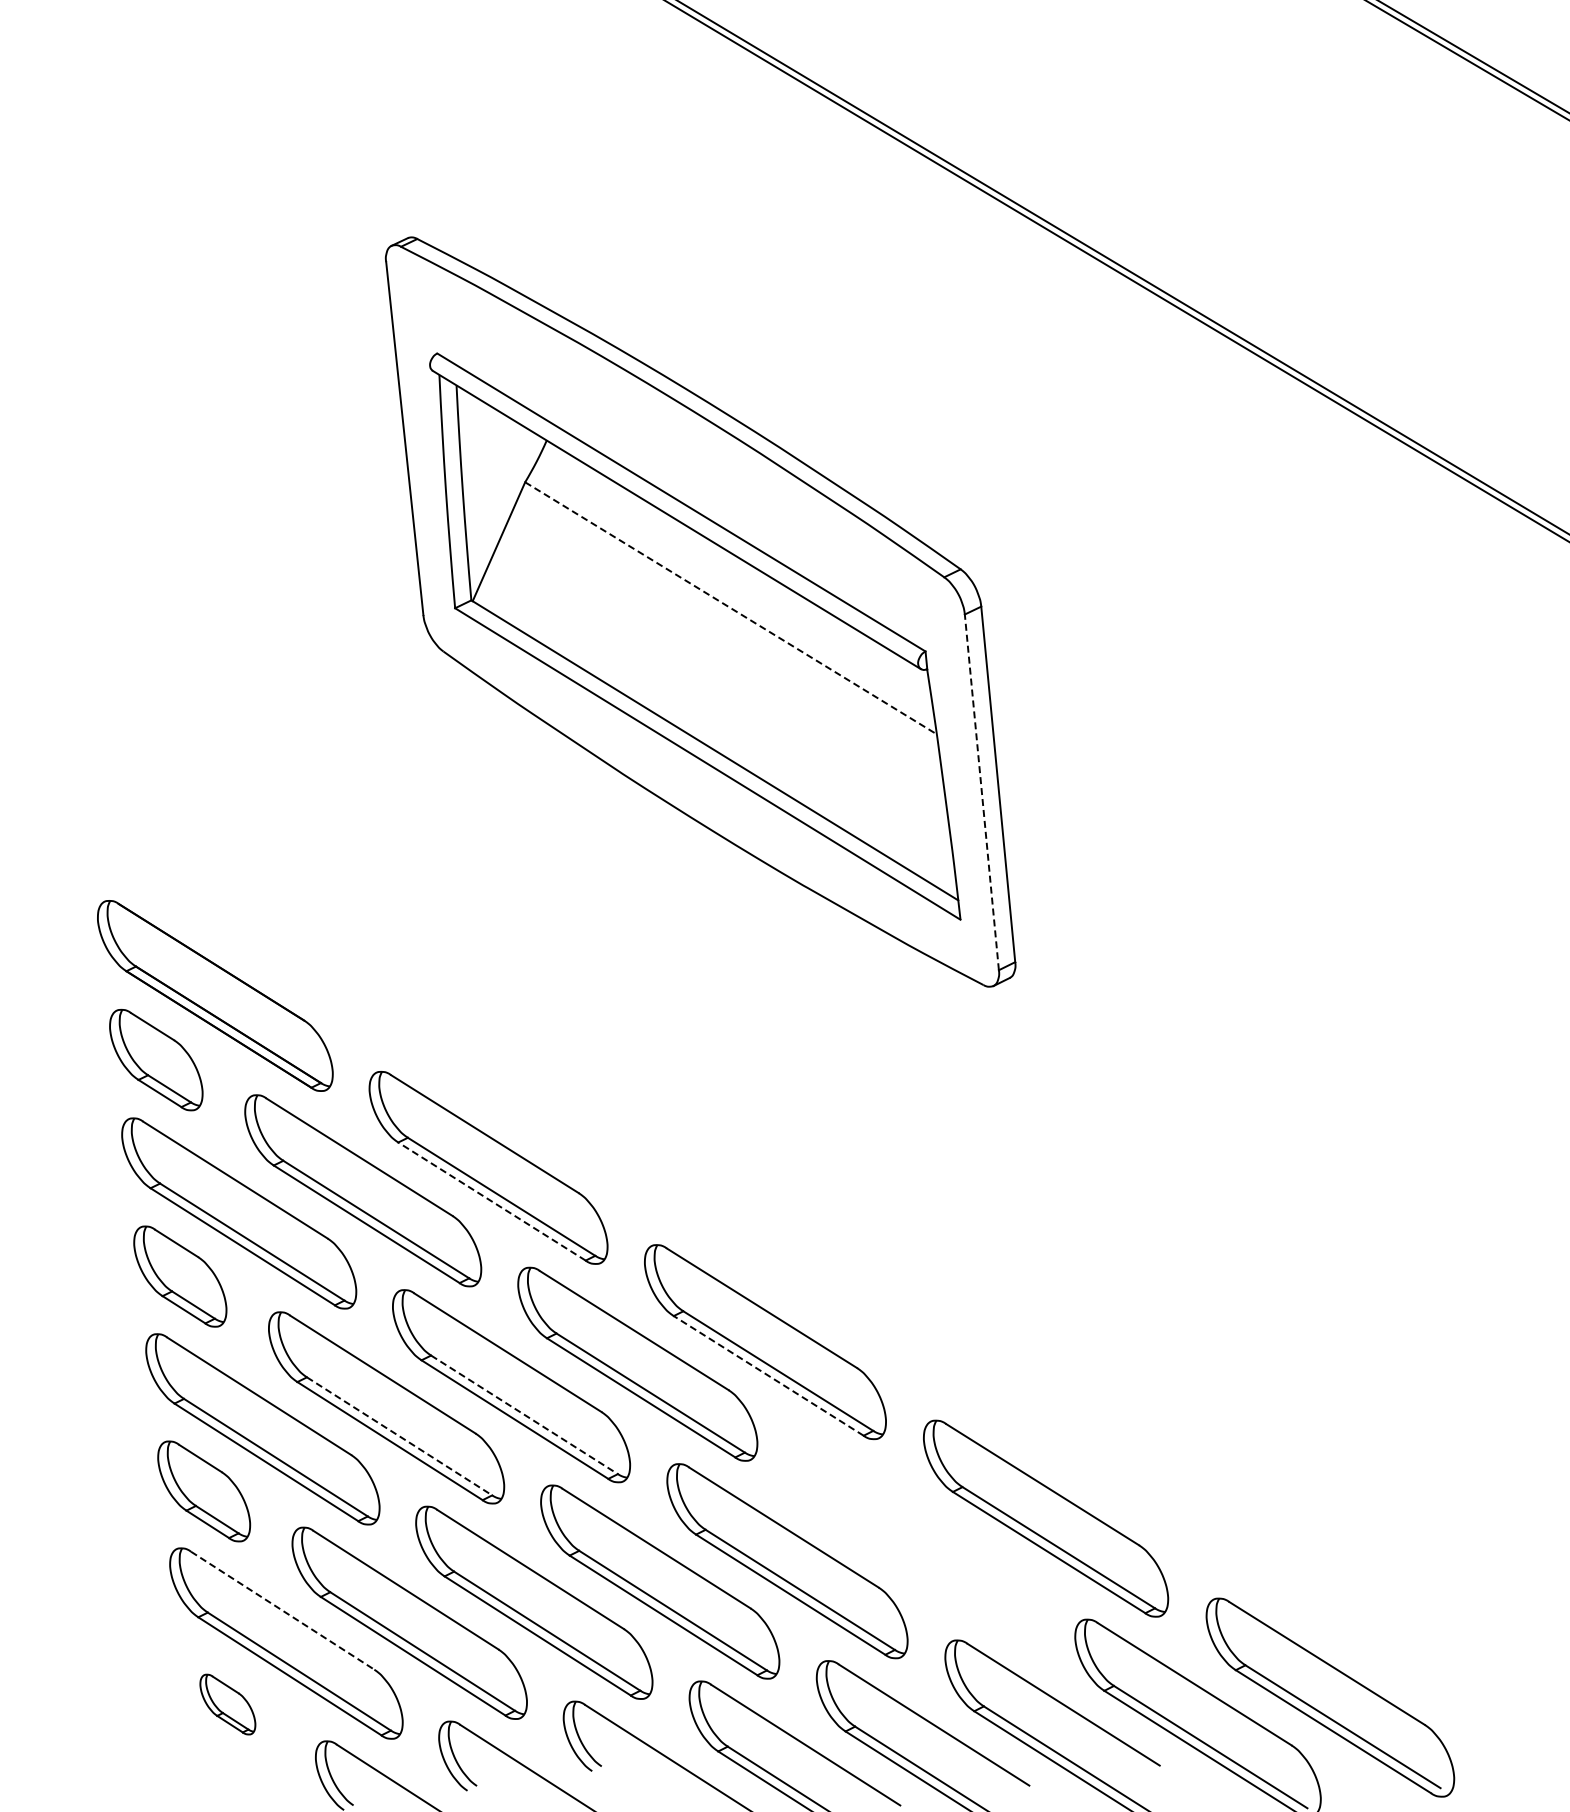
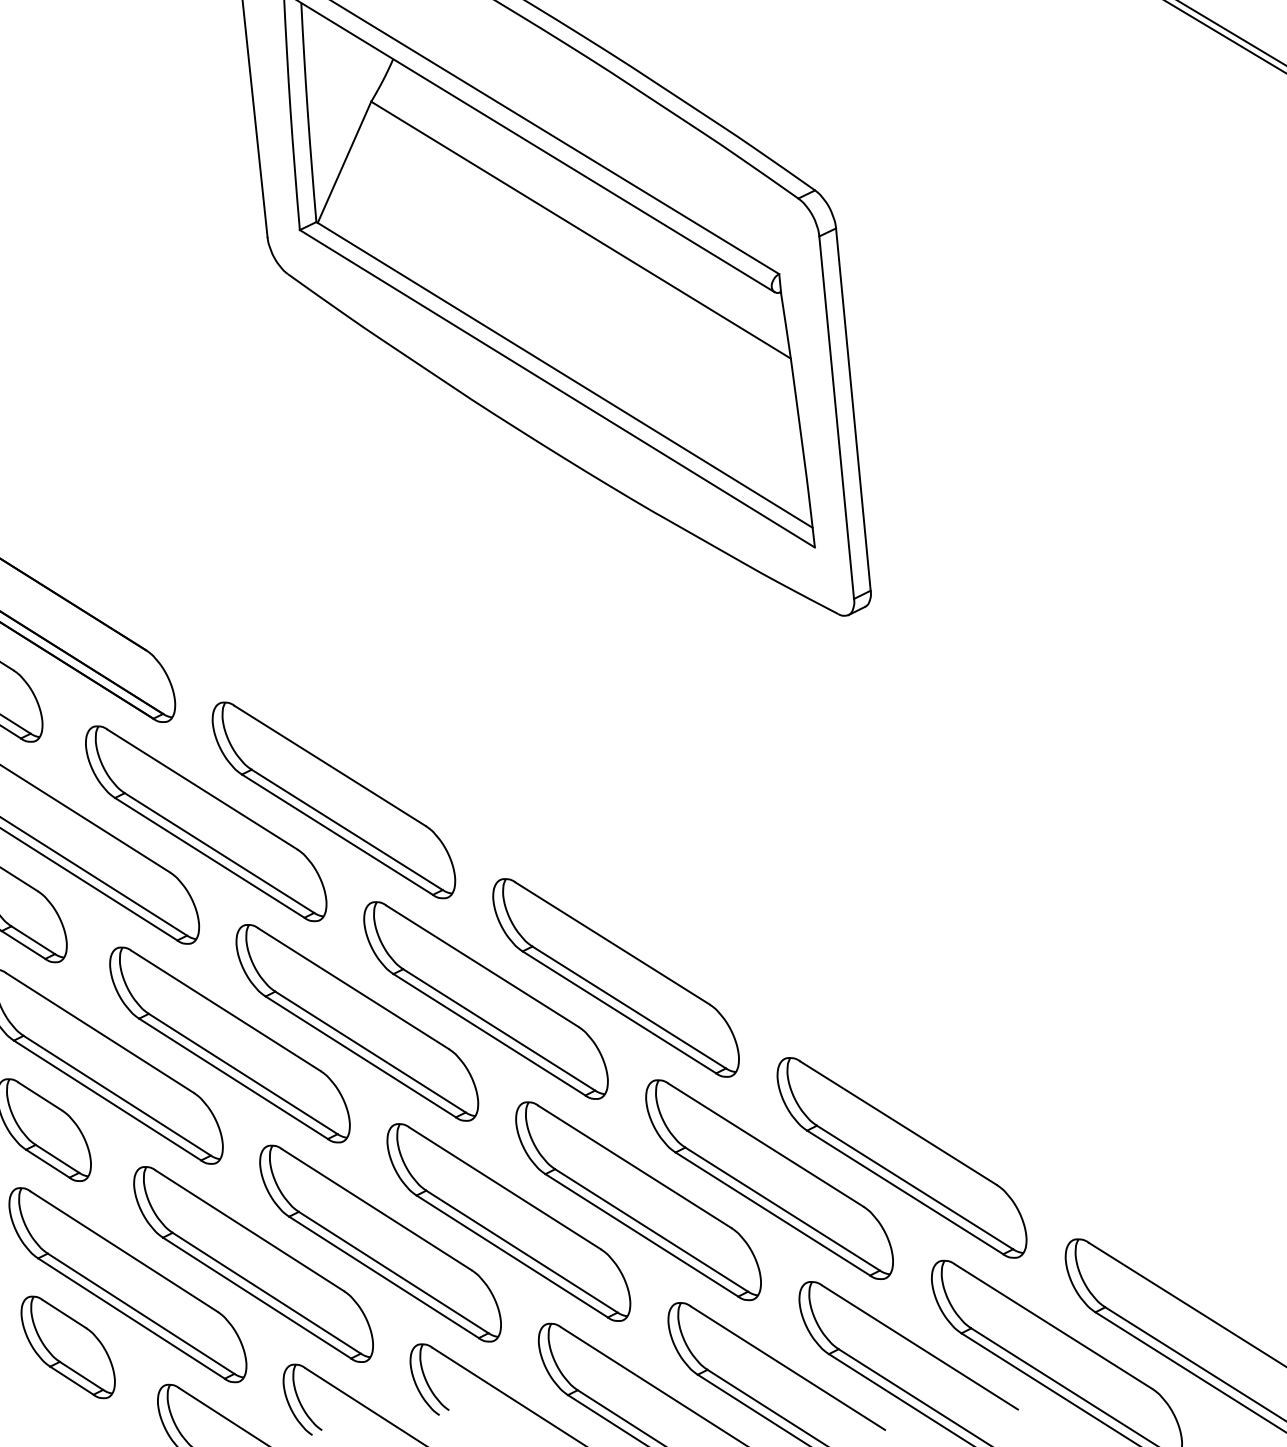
line: (731, 608) -> (581, 230), dashed -> solid
line: (981, 792) -> (836, 417), dashed -> solid
line: (492, 1201) -> (337, 834), dashed -> solid
line: (768, 1375) -> (619, 1011), dashed -> solid
line: (524, 1414) -> (370, 1051), dashed -> solid
line: (399, 1436) -> (243, 1074), dashed -> solid
part: (916, 1539) -> (770, 1179), added
line: (282, 1610) -> (123, 1251), dashed -> solid
part: (227, 1704) -> (67, 1347), size x1.67

